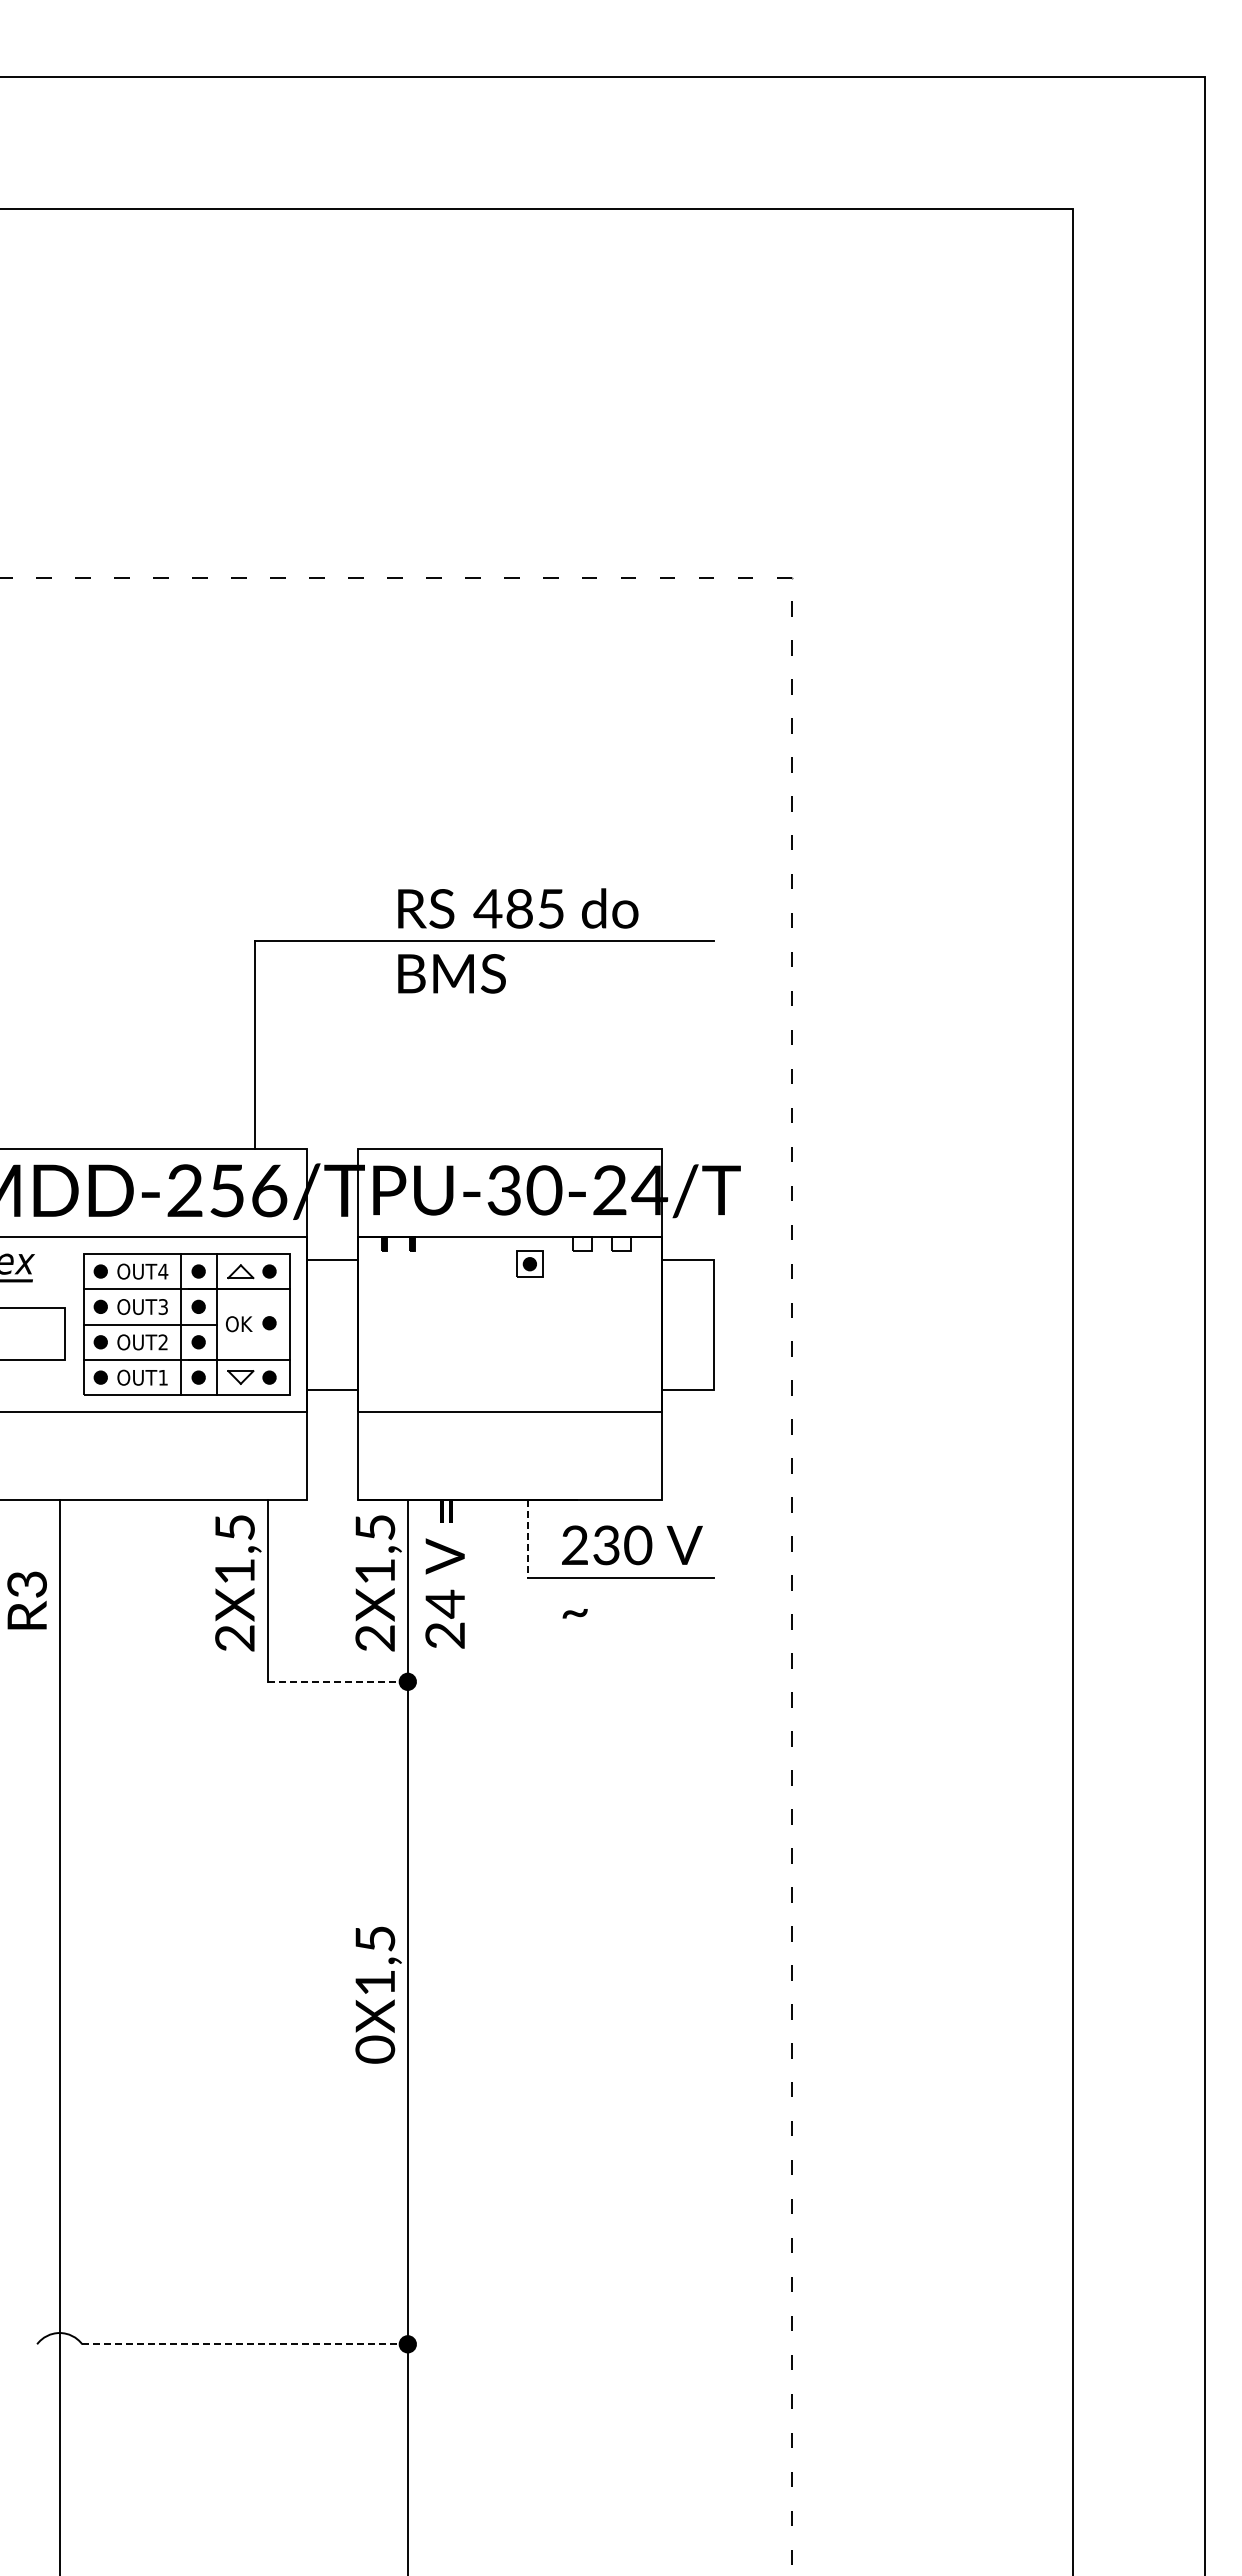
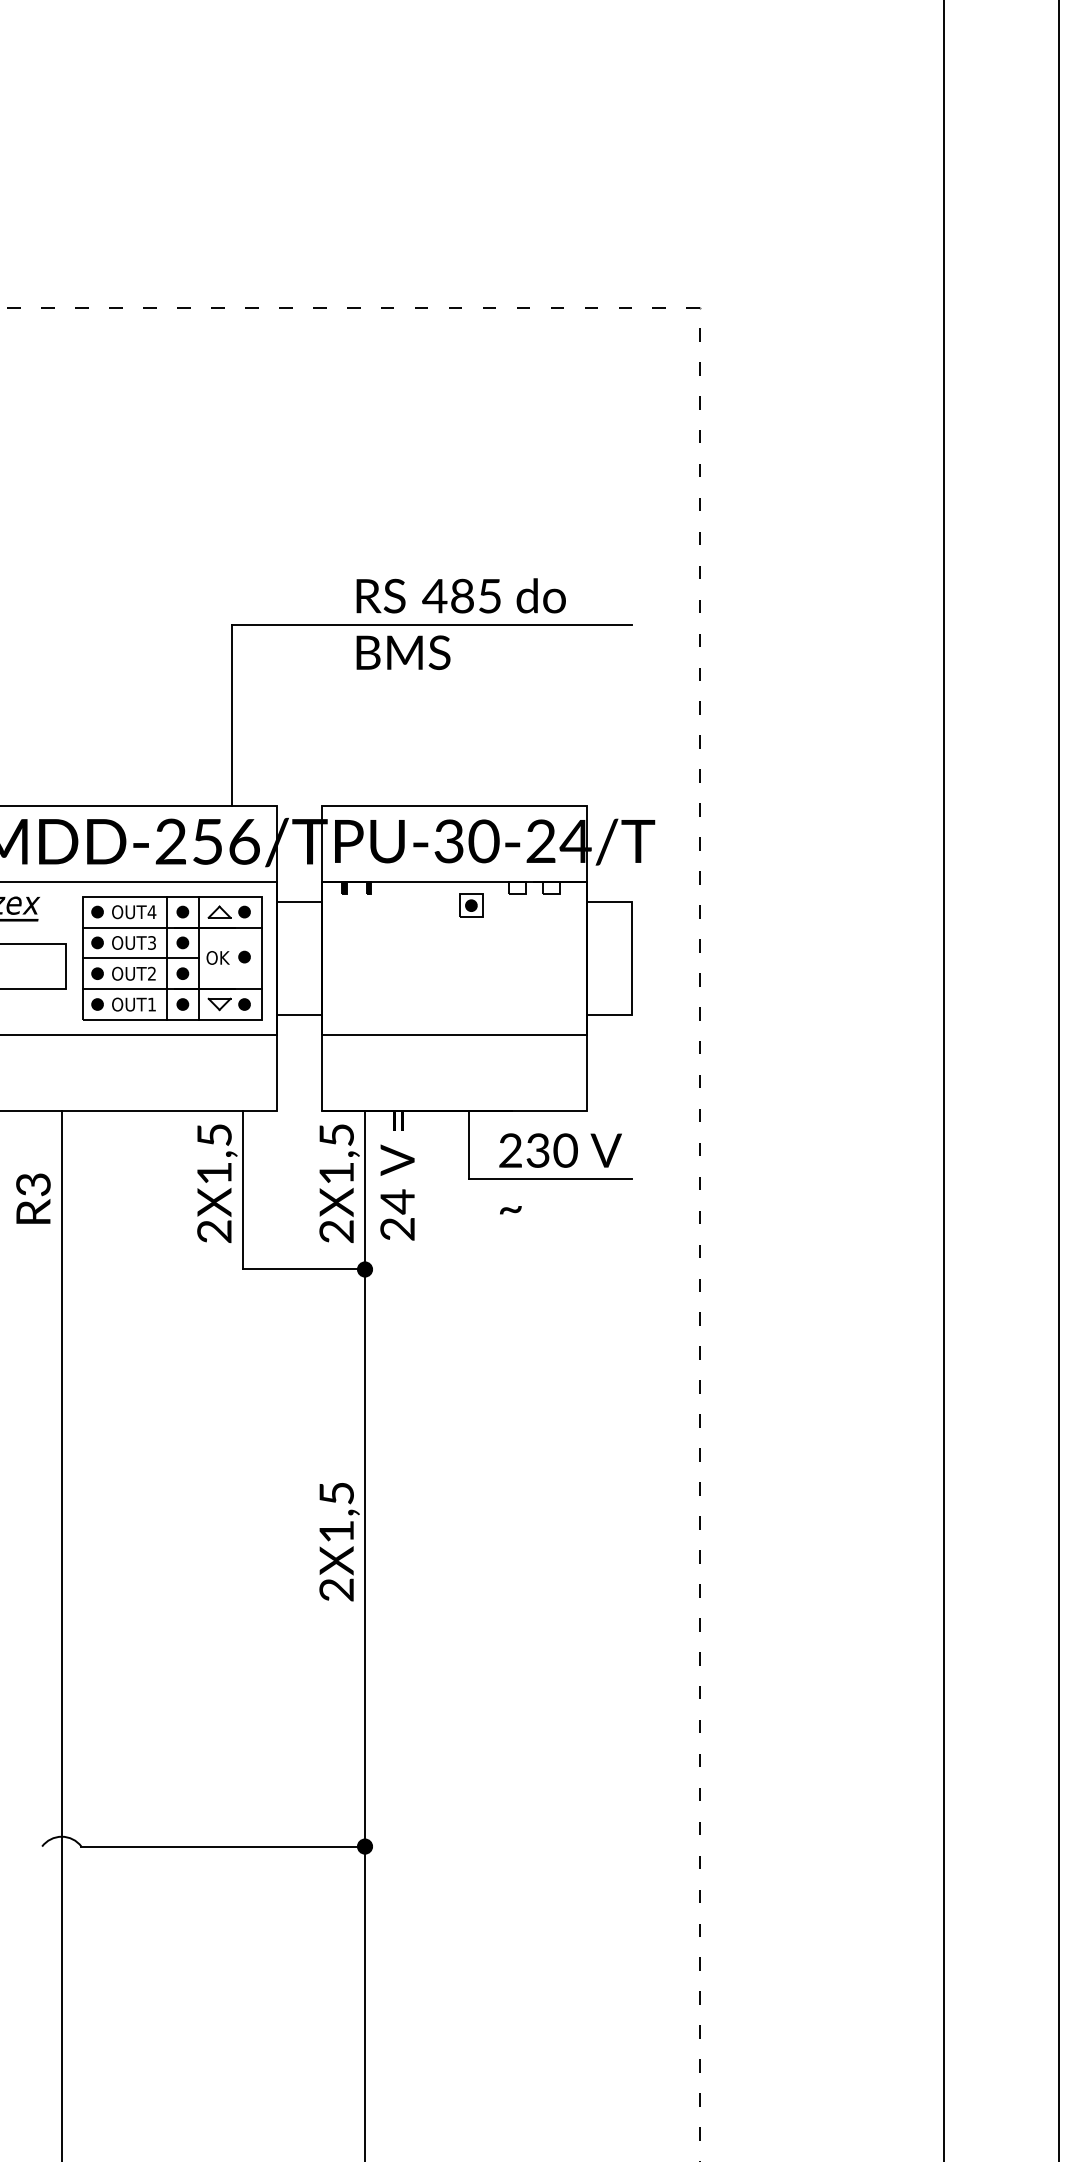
line: (527, 1538) -> (469, 1144), dashed -> solid
line: (338, 1681) -> (304, 1269), dashed -> solid
text: (375, 2049) -> (336, 1589), 0X1,5 -> 2X1,5
line: (245, 2344) -> (223, 1846), dashed -> solid

